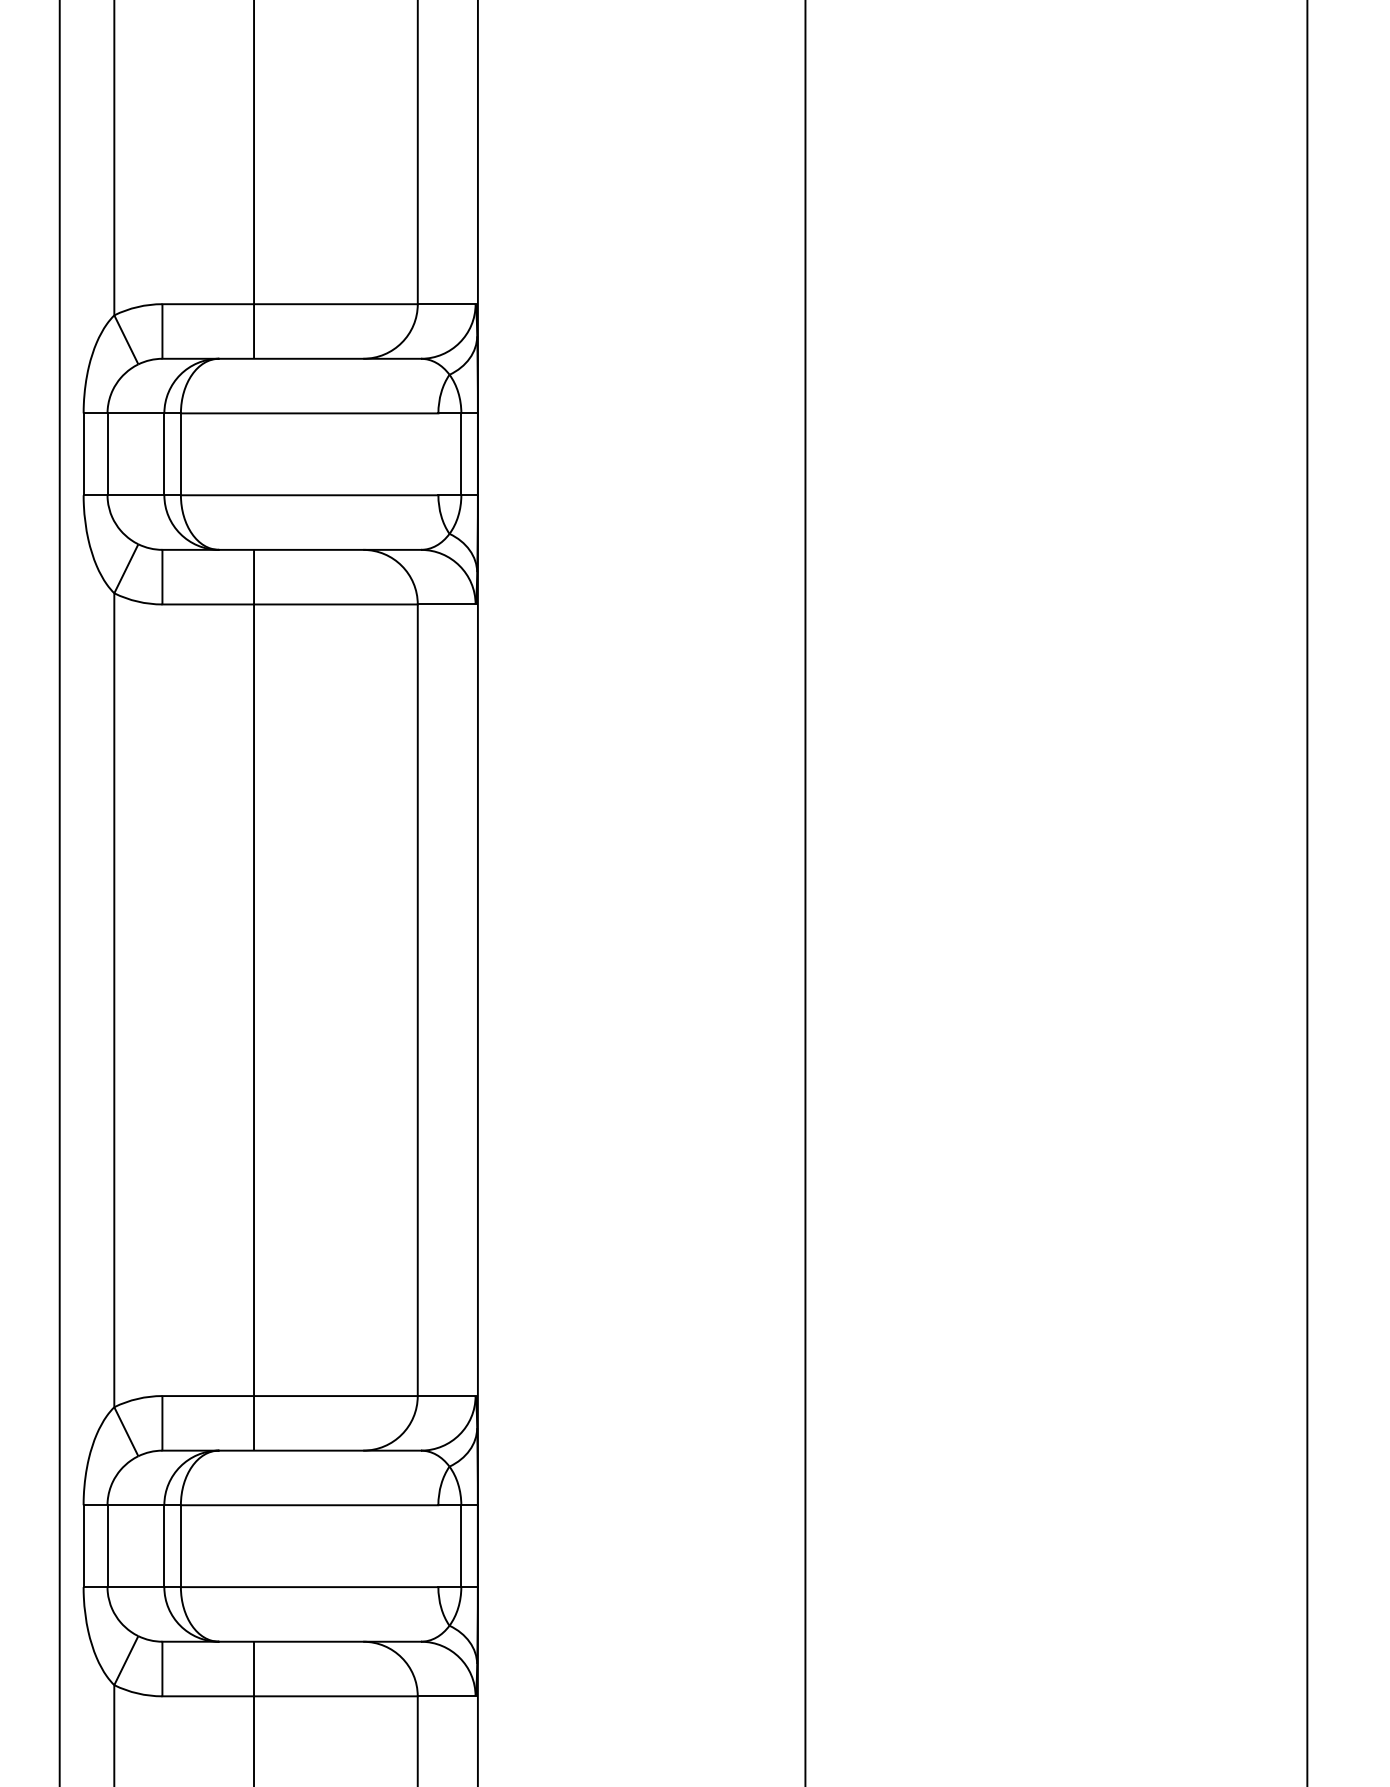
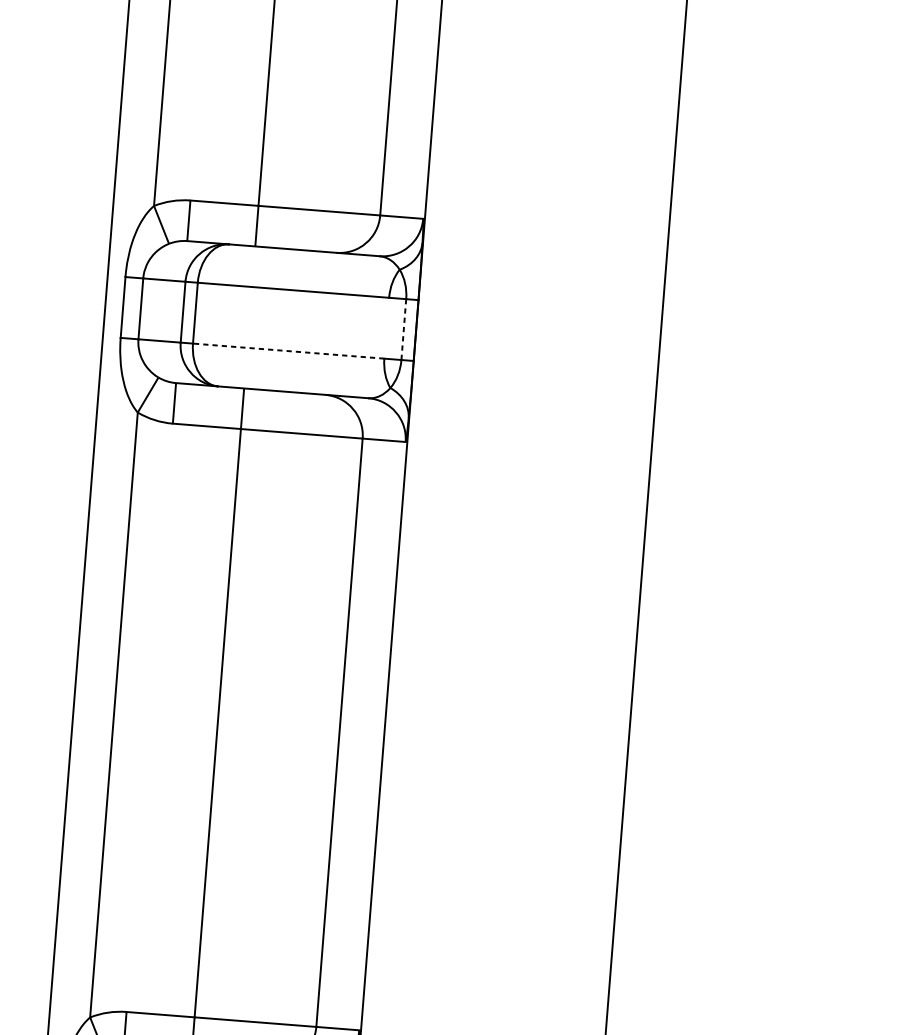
line: (461, 454) -> (403, 329), solid -> dashed
line: (309, 495) -> (288, 351), solid -> dashed

